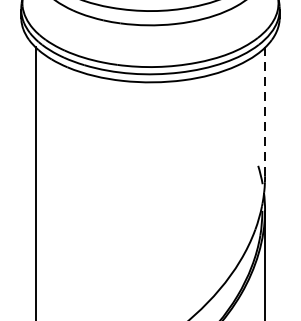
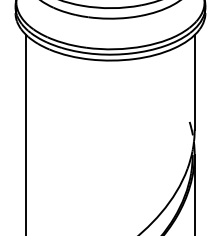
line: (264, 110) -> (194, 81), dashed -> solid

